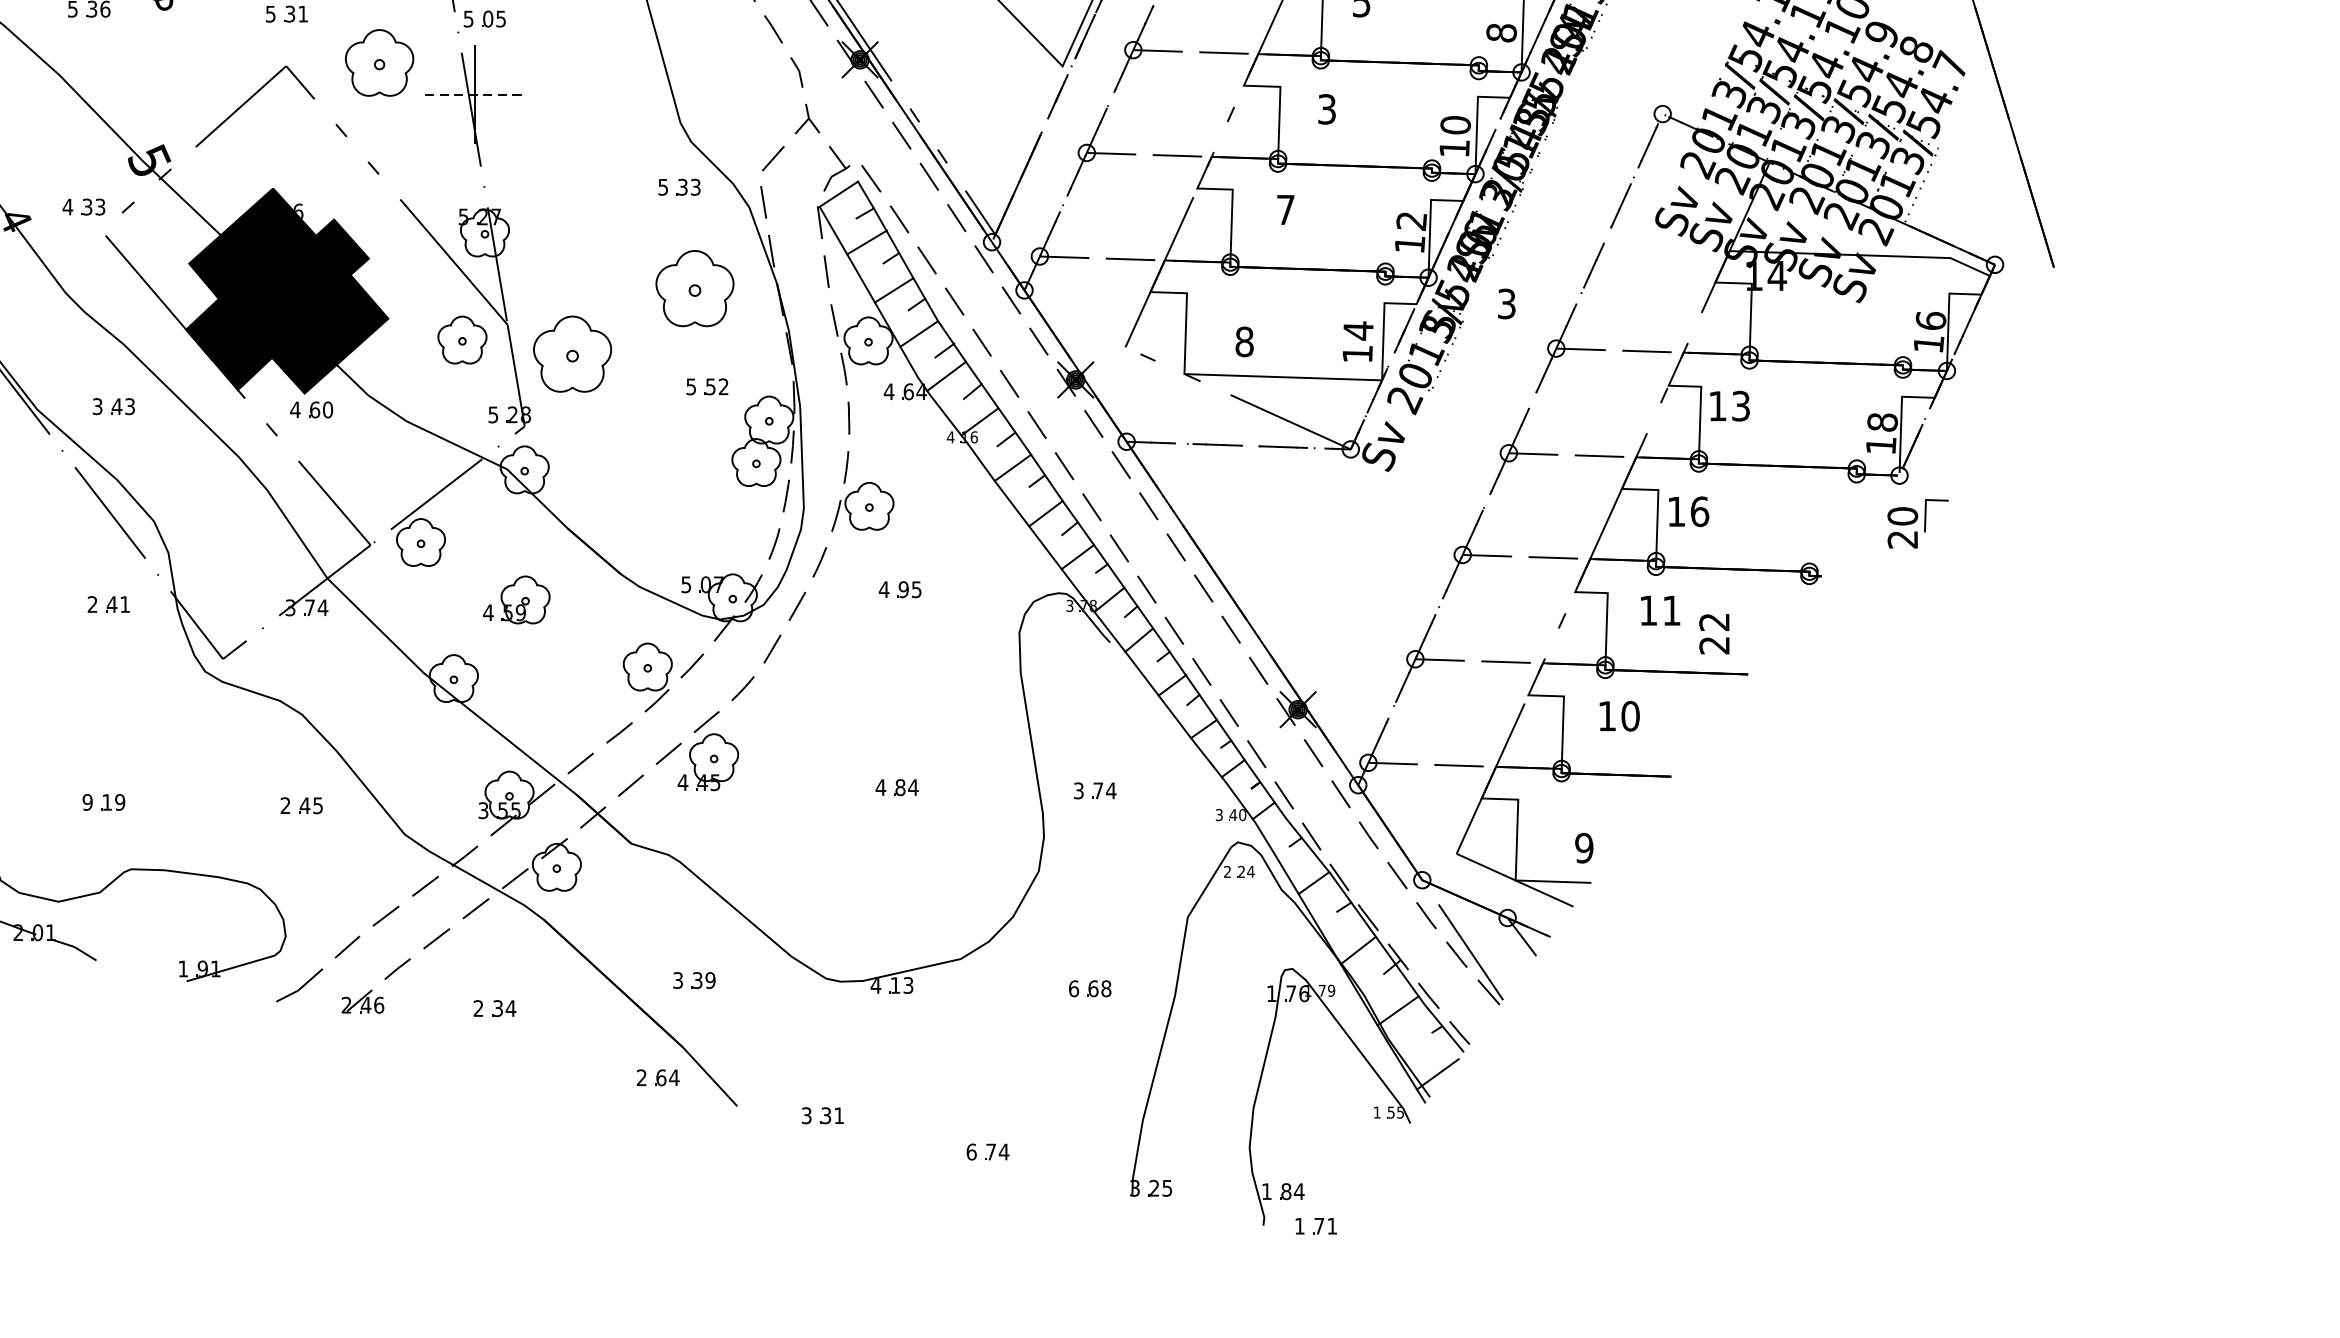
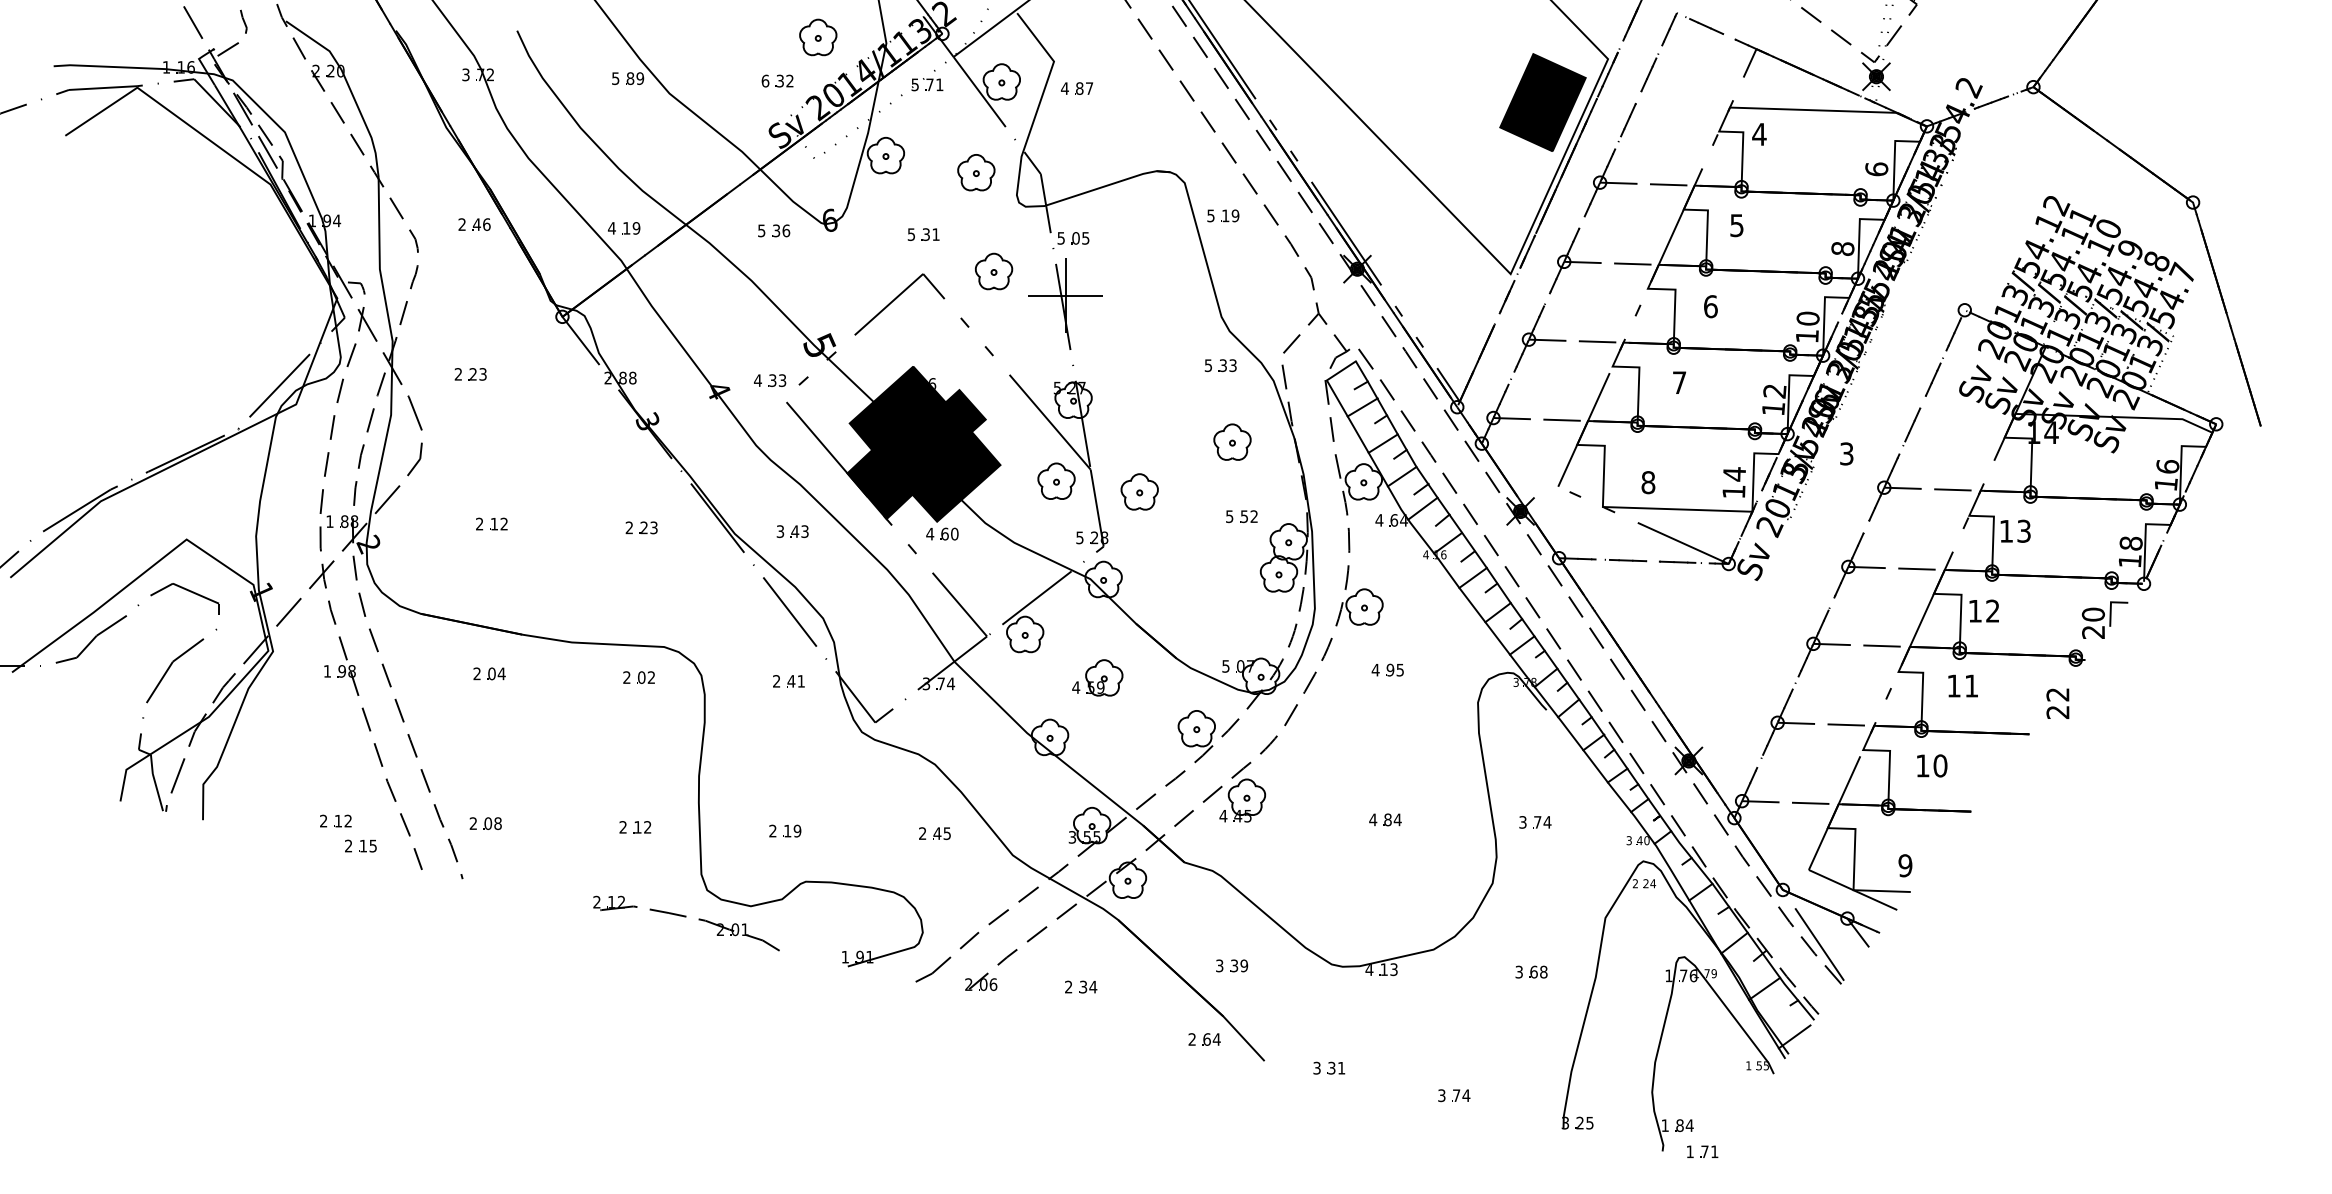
part: (380, 62) -> (994, 271), size x0.71
line: (475, 94) -> (1066, 295), dashed -> solid
text: (1326, 109) -> (1710, 306), 3 -> 6
part: (694, 287) -> (1232, 441), size x0.62
part: (572, 353) -> (1139, 491), size x0.62
text: (1699, 510) -> (1992, 610), 16 -> 12
part: (1917, 522) -> (2104, 619), moved
text: (1713, 633) -> (2057, 703), moved
text: (87, 801) -> (772, 830), 9 -> 2
text: (1074, 987) -> (1519, 971), 6 -> 3
text: (365, 1005) -> (983, 984), 46 -> 06
text: (971, 1151) -> (1441, 1095), 6 -> 3

